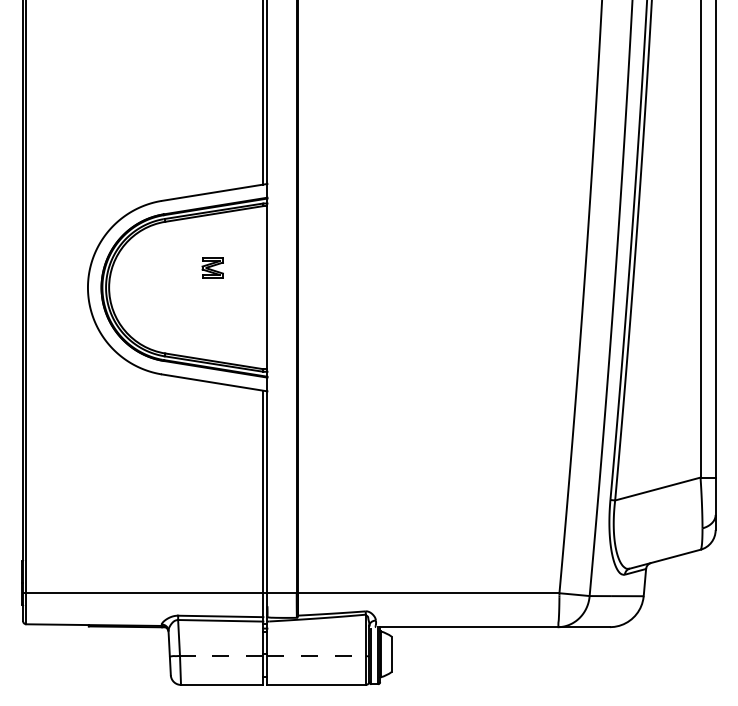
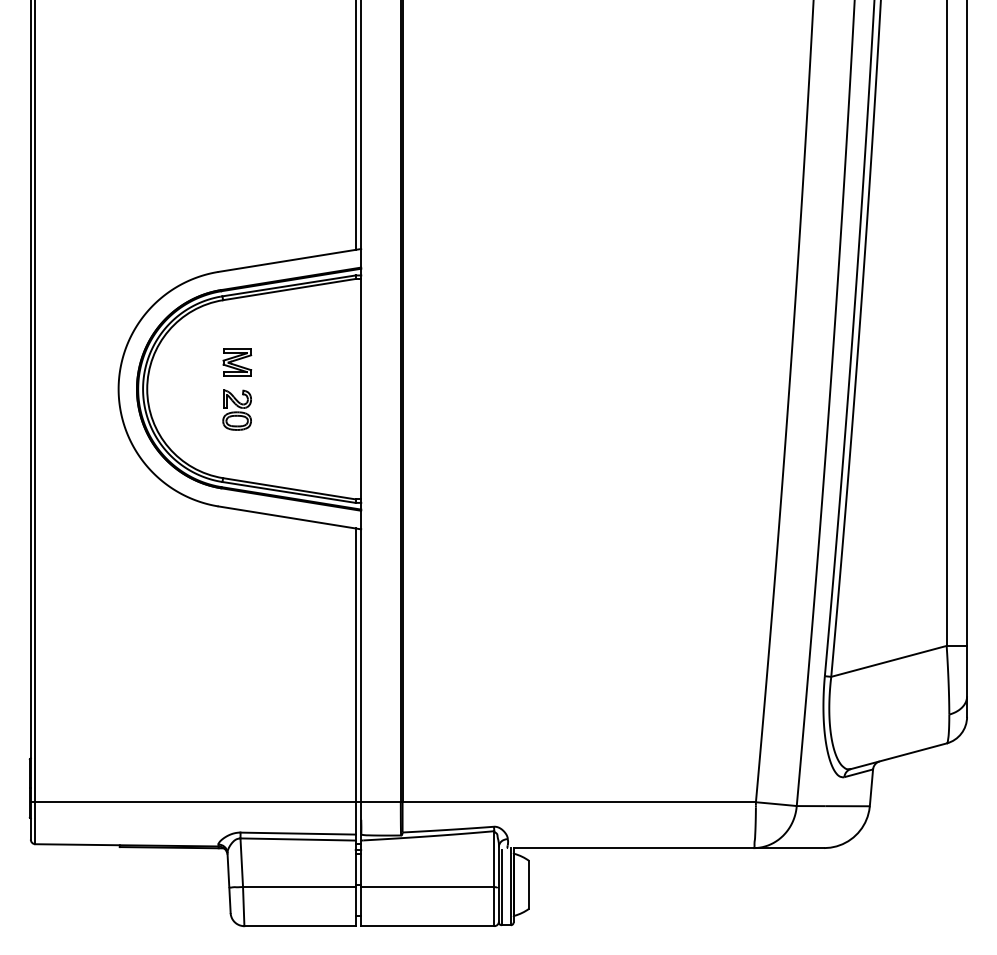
part: (212, 267) -> (237, 362), moved
part: (175, 302) -> (236, 409), added
line: (221, 656) -> (298, 887), dashed -> solid
line: (316, 656) -> (427, 887), dashed -> solid

